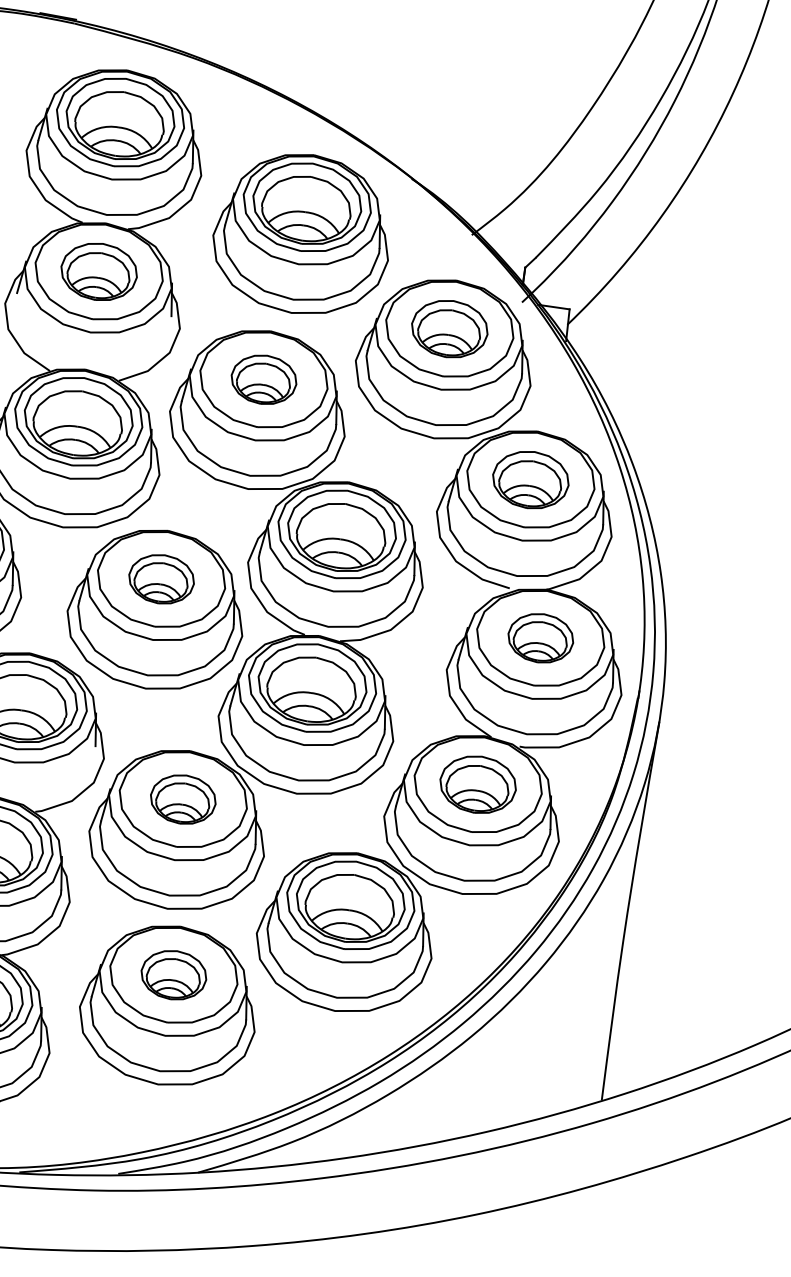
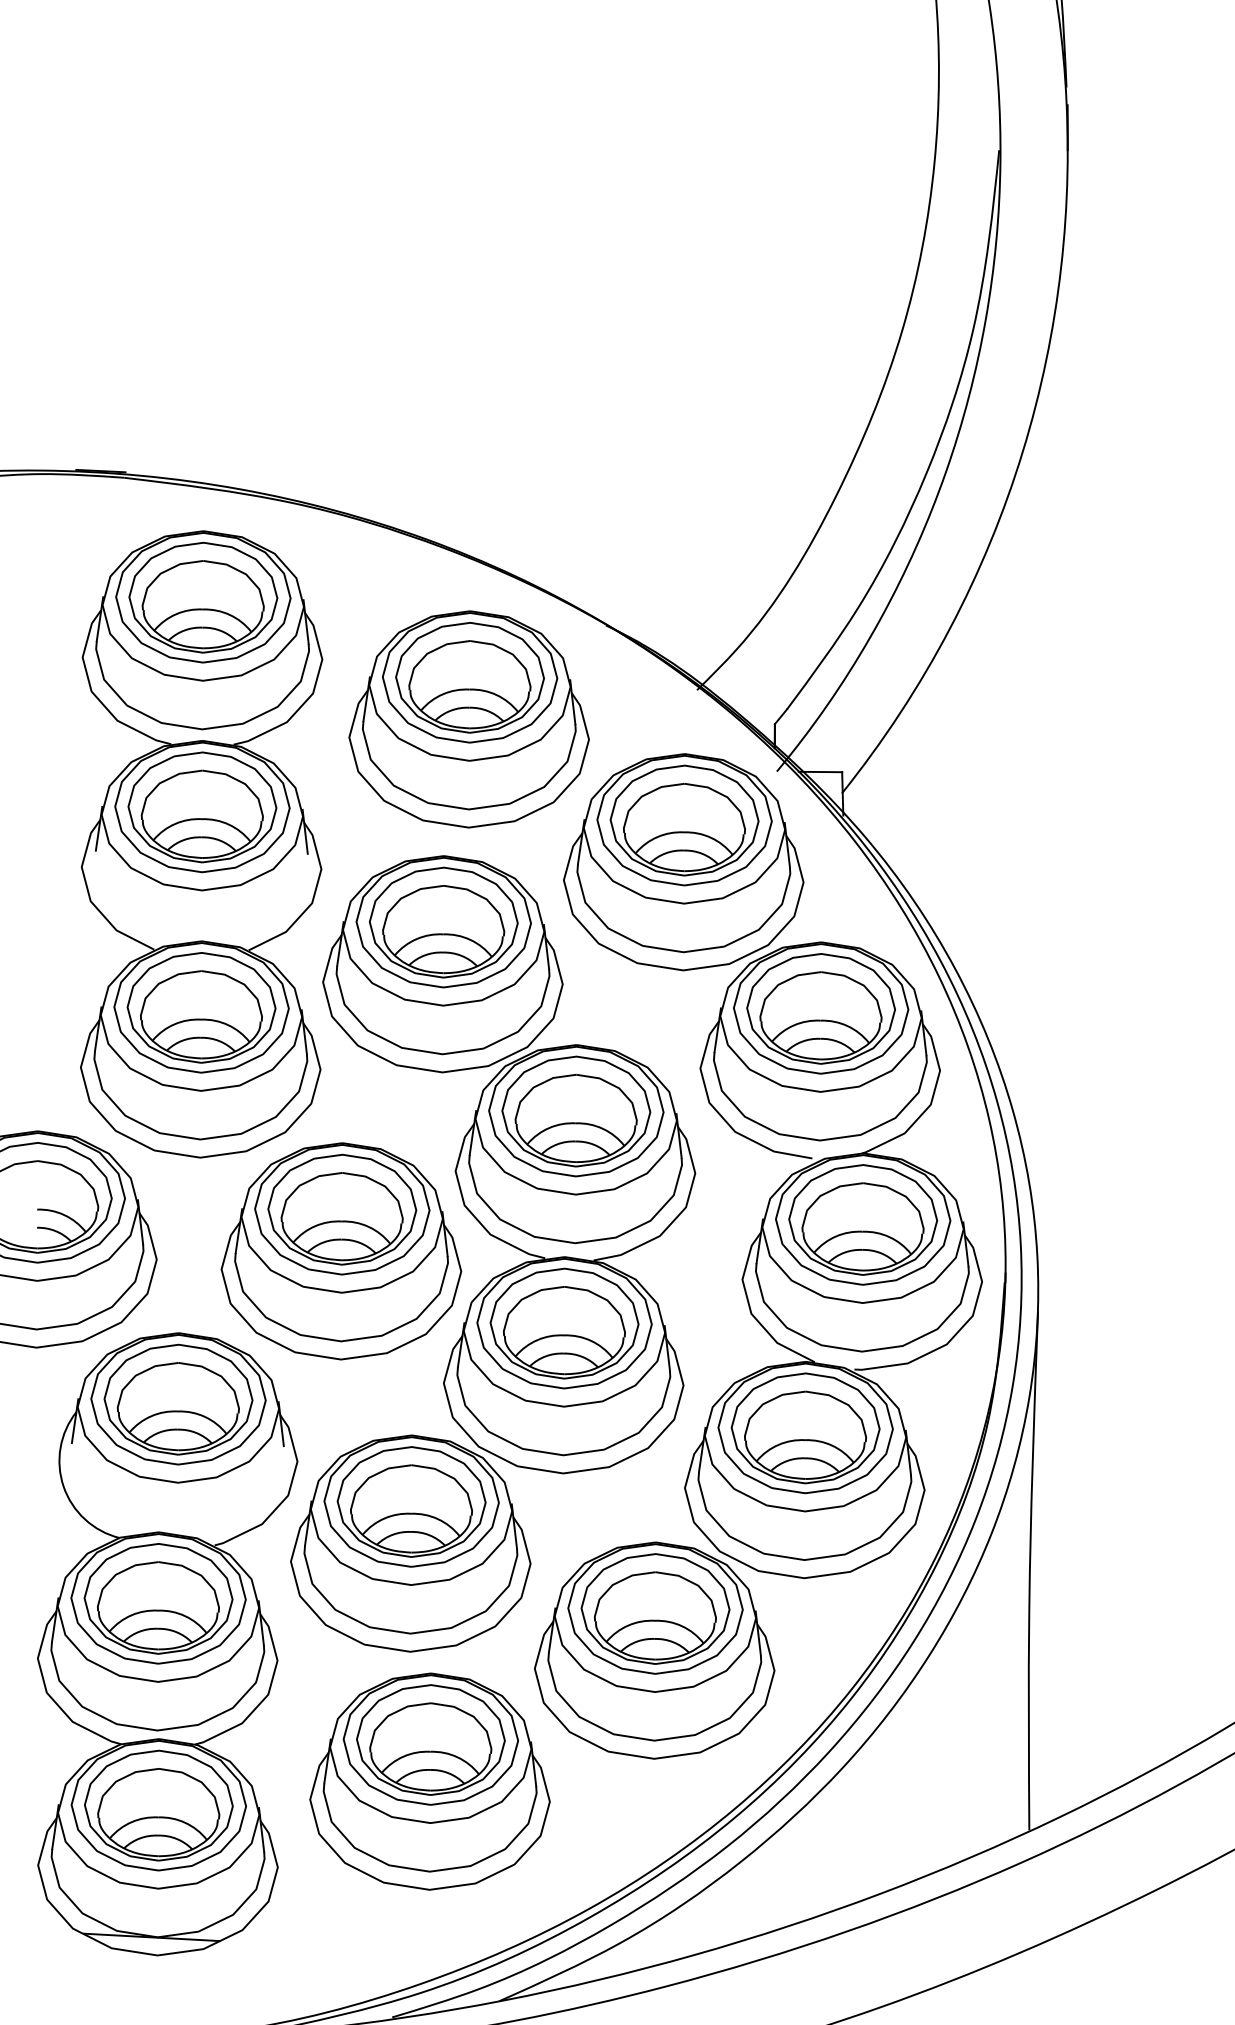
part: (99, 271) -> (202, 807), size x1.43
part: (449, 329) -> (684, 820), size x1.43
part: (263, 379) -> (443, 922), size x1.67
part: (530, 479) -> (820, 1008), size x1.43
part: (161, 579) -> (342, 1209), size x1.67
part: (541, 637) -> (863, 1219), size x1.67
part: (478, 784) -> (805, 1428), size x1.43
part: (183, 799) -> (411, 1501), size x1.67
part: (173, 974) -> (430, 1739), size x1.67

